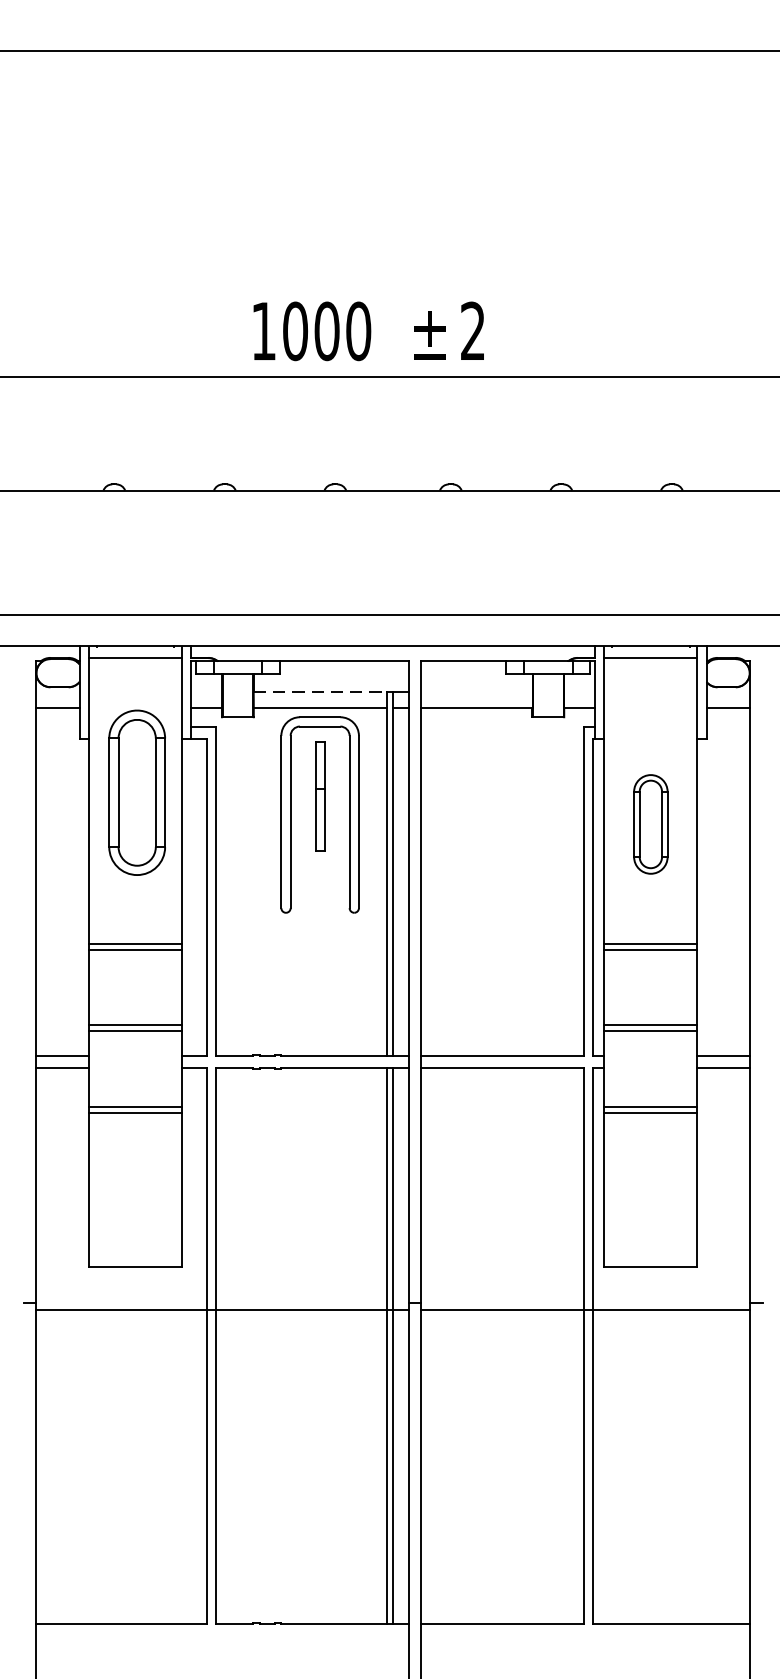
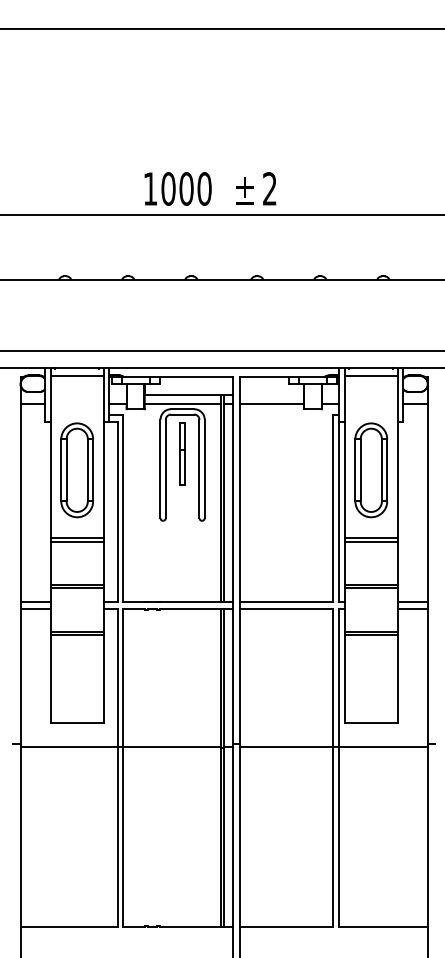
line: (321, 693) -> (183, 395), dashed -> solid
part: (135, 793) -> (76, 470), moved
part: (651, 824) -> (371, 470), size x1.67

